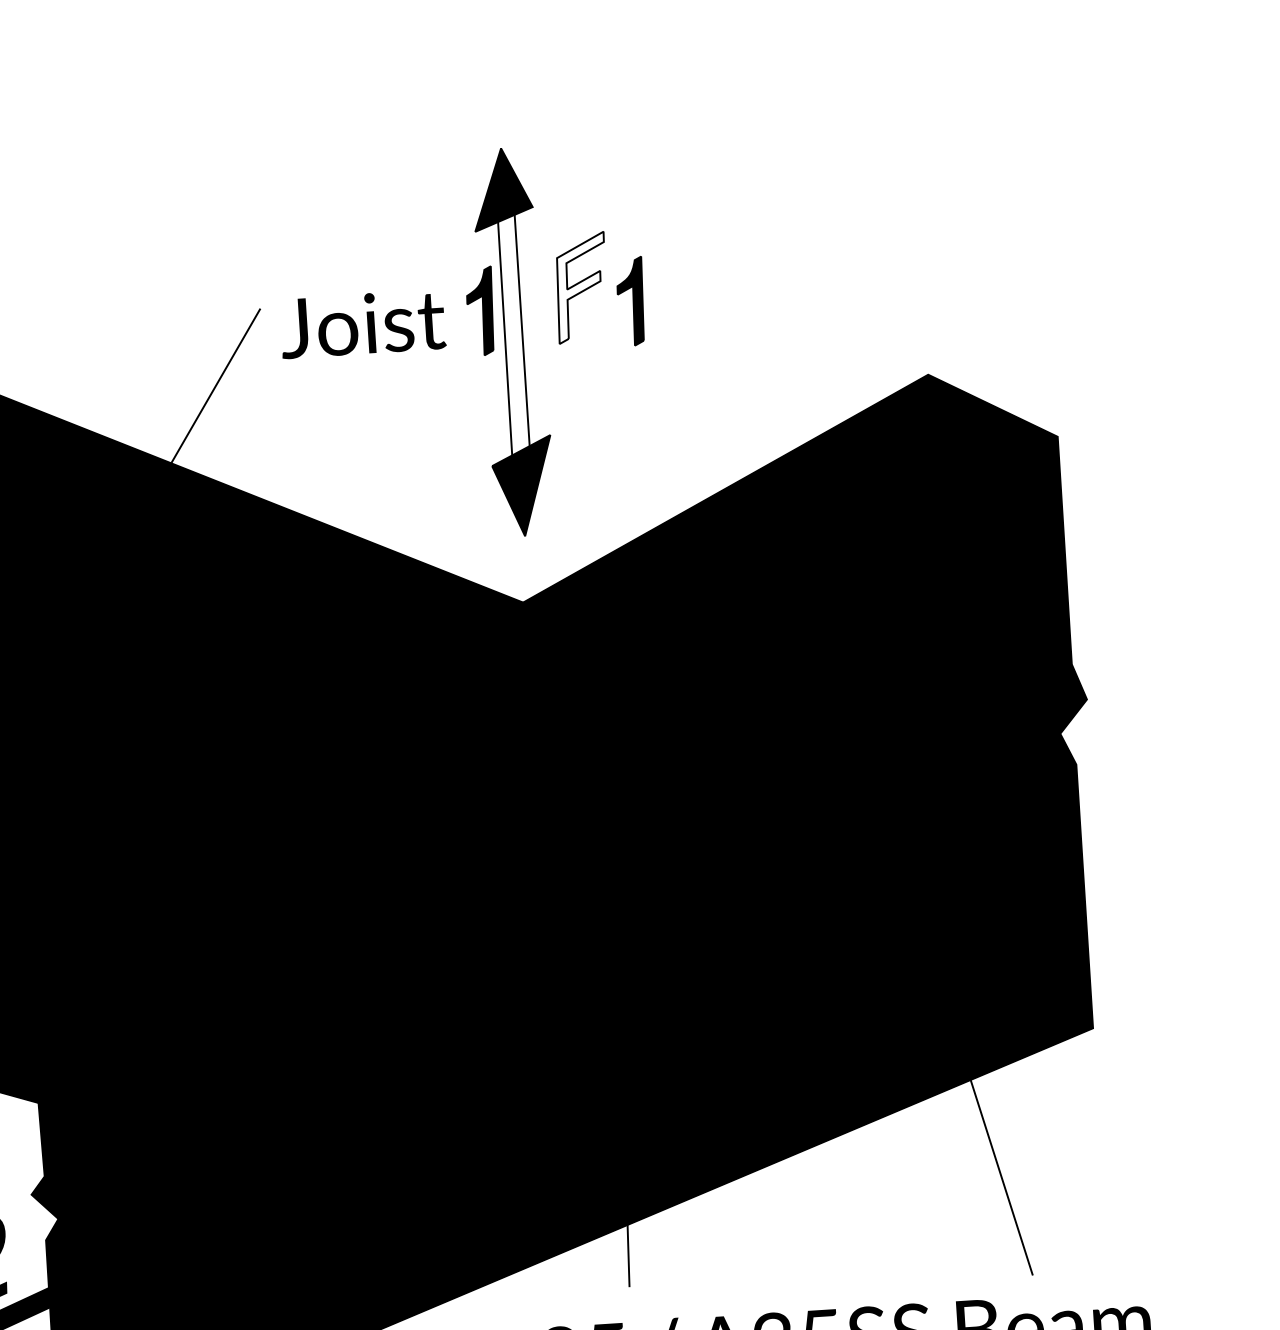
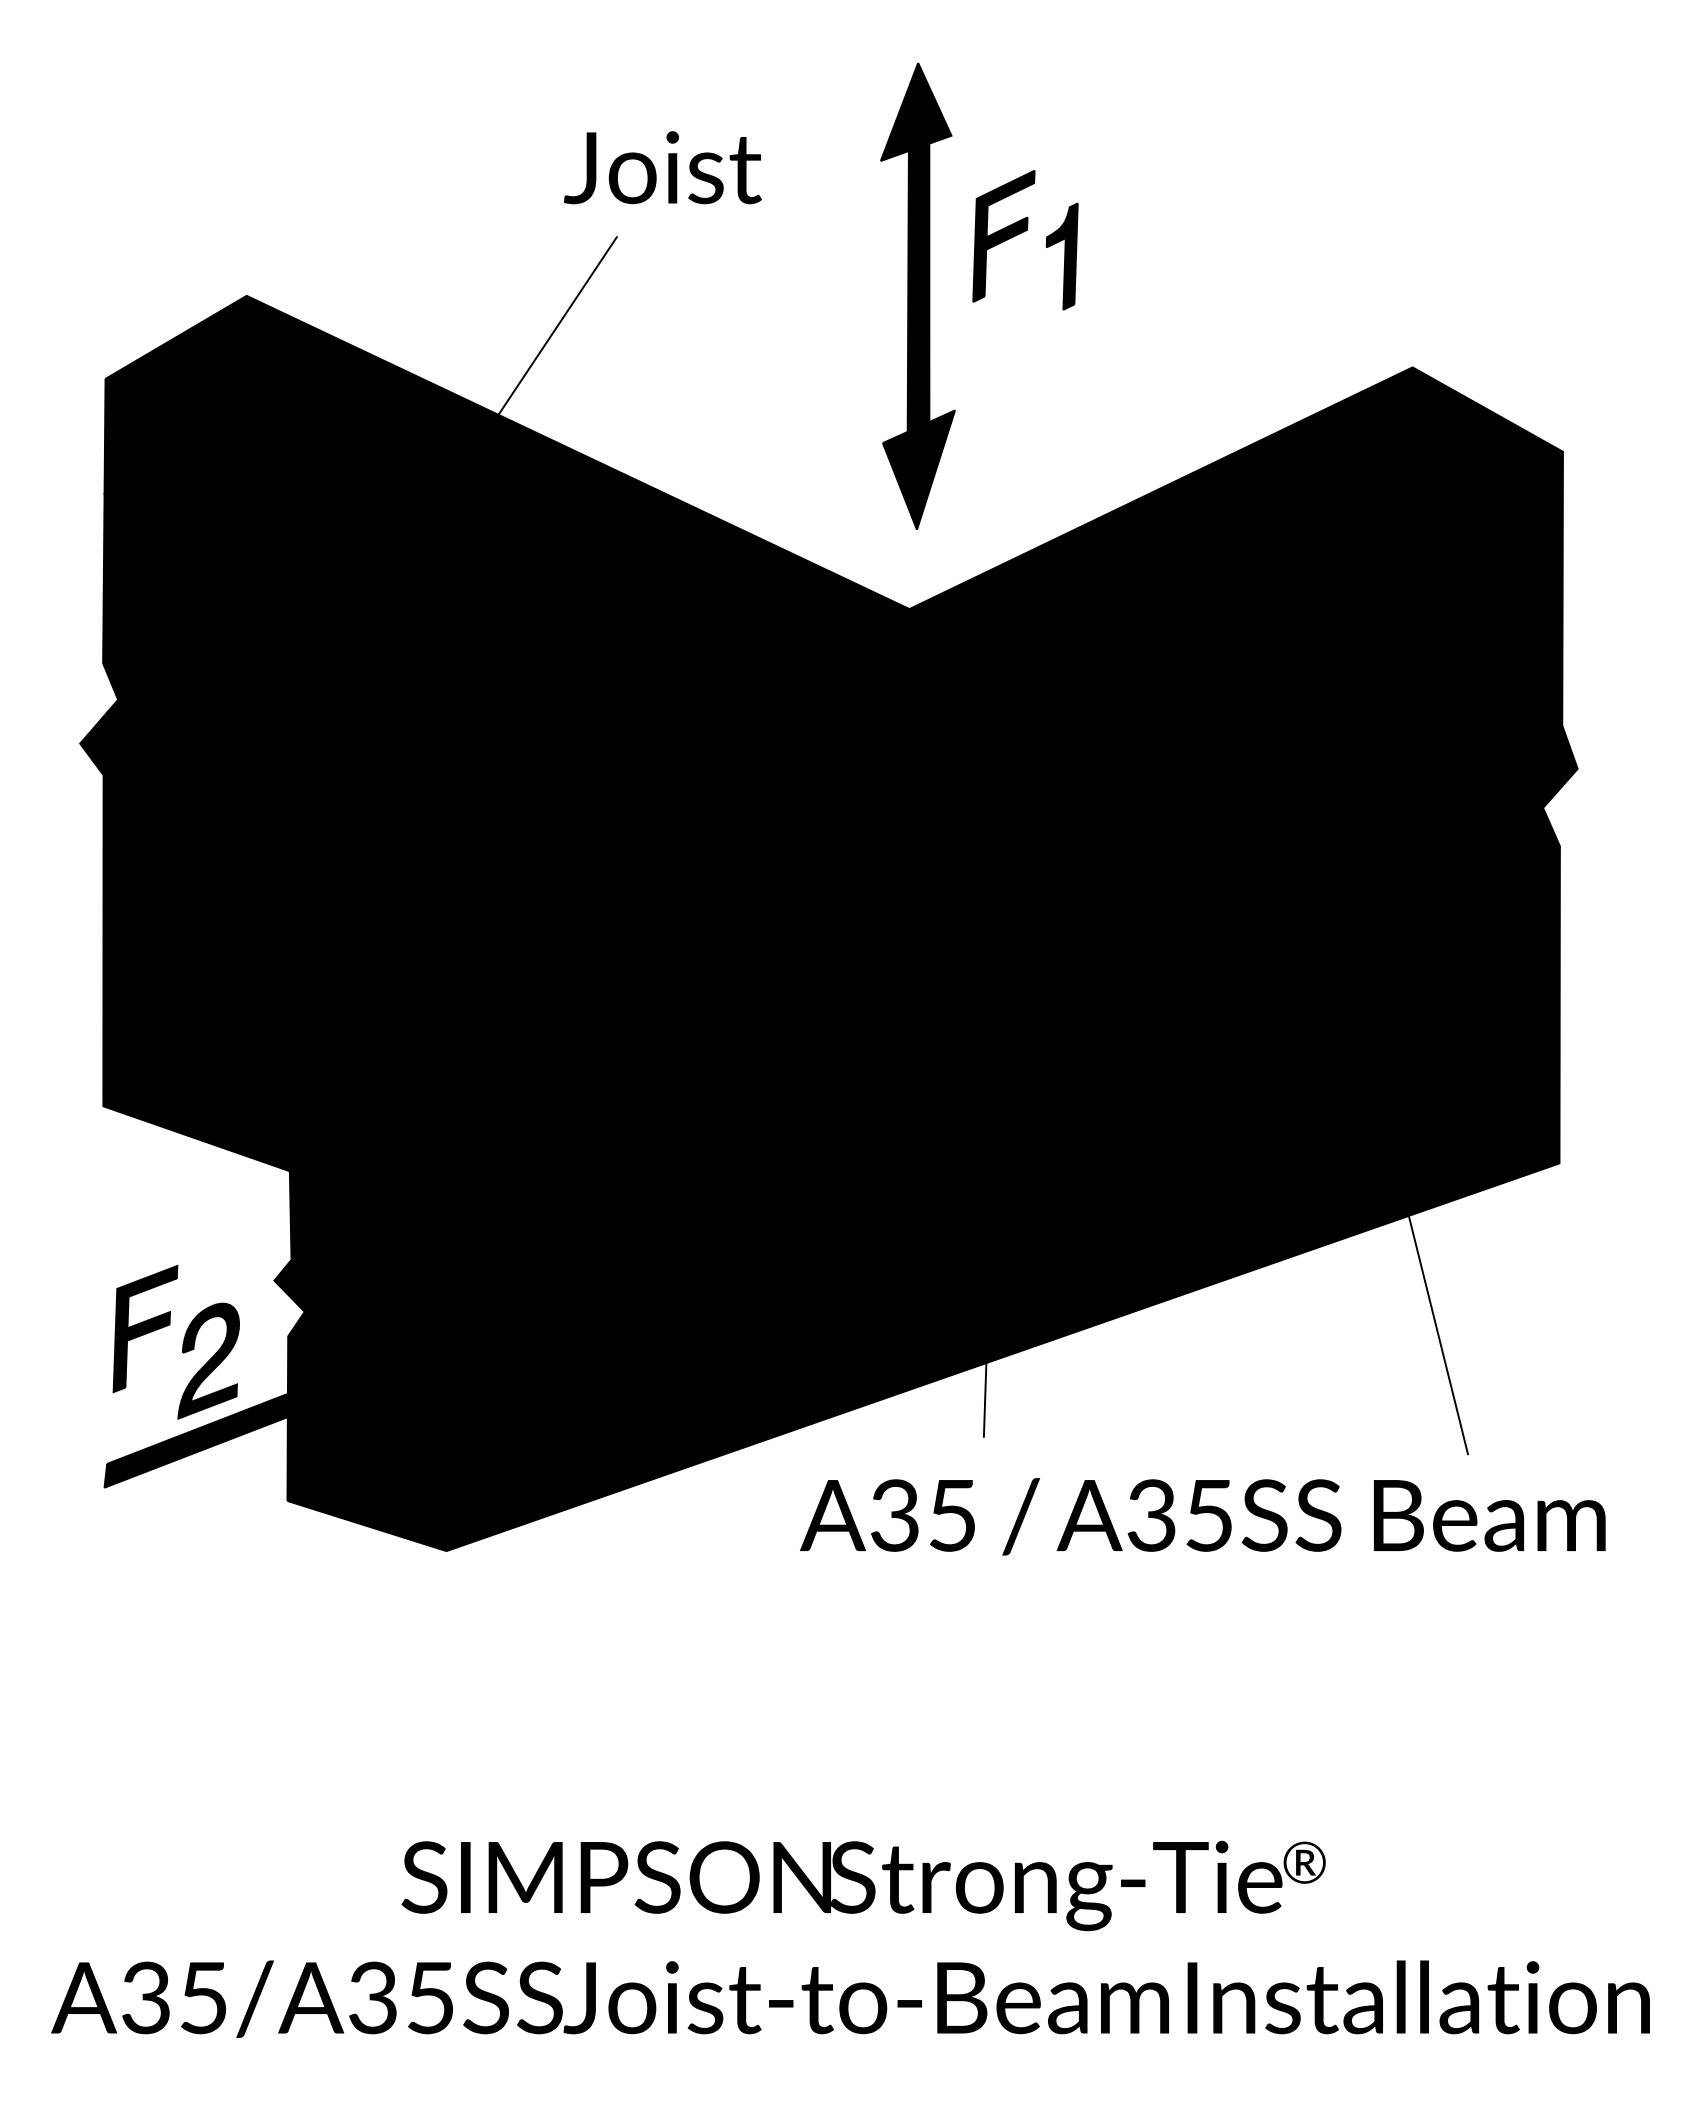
fill: (581, 287) -> (1003, 236), added
part: (480, 311) -> (880, 256), removed
text: (362, 323) -> (662, 167), moved
fill: (513, 334) -> (918, 287), added

